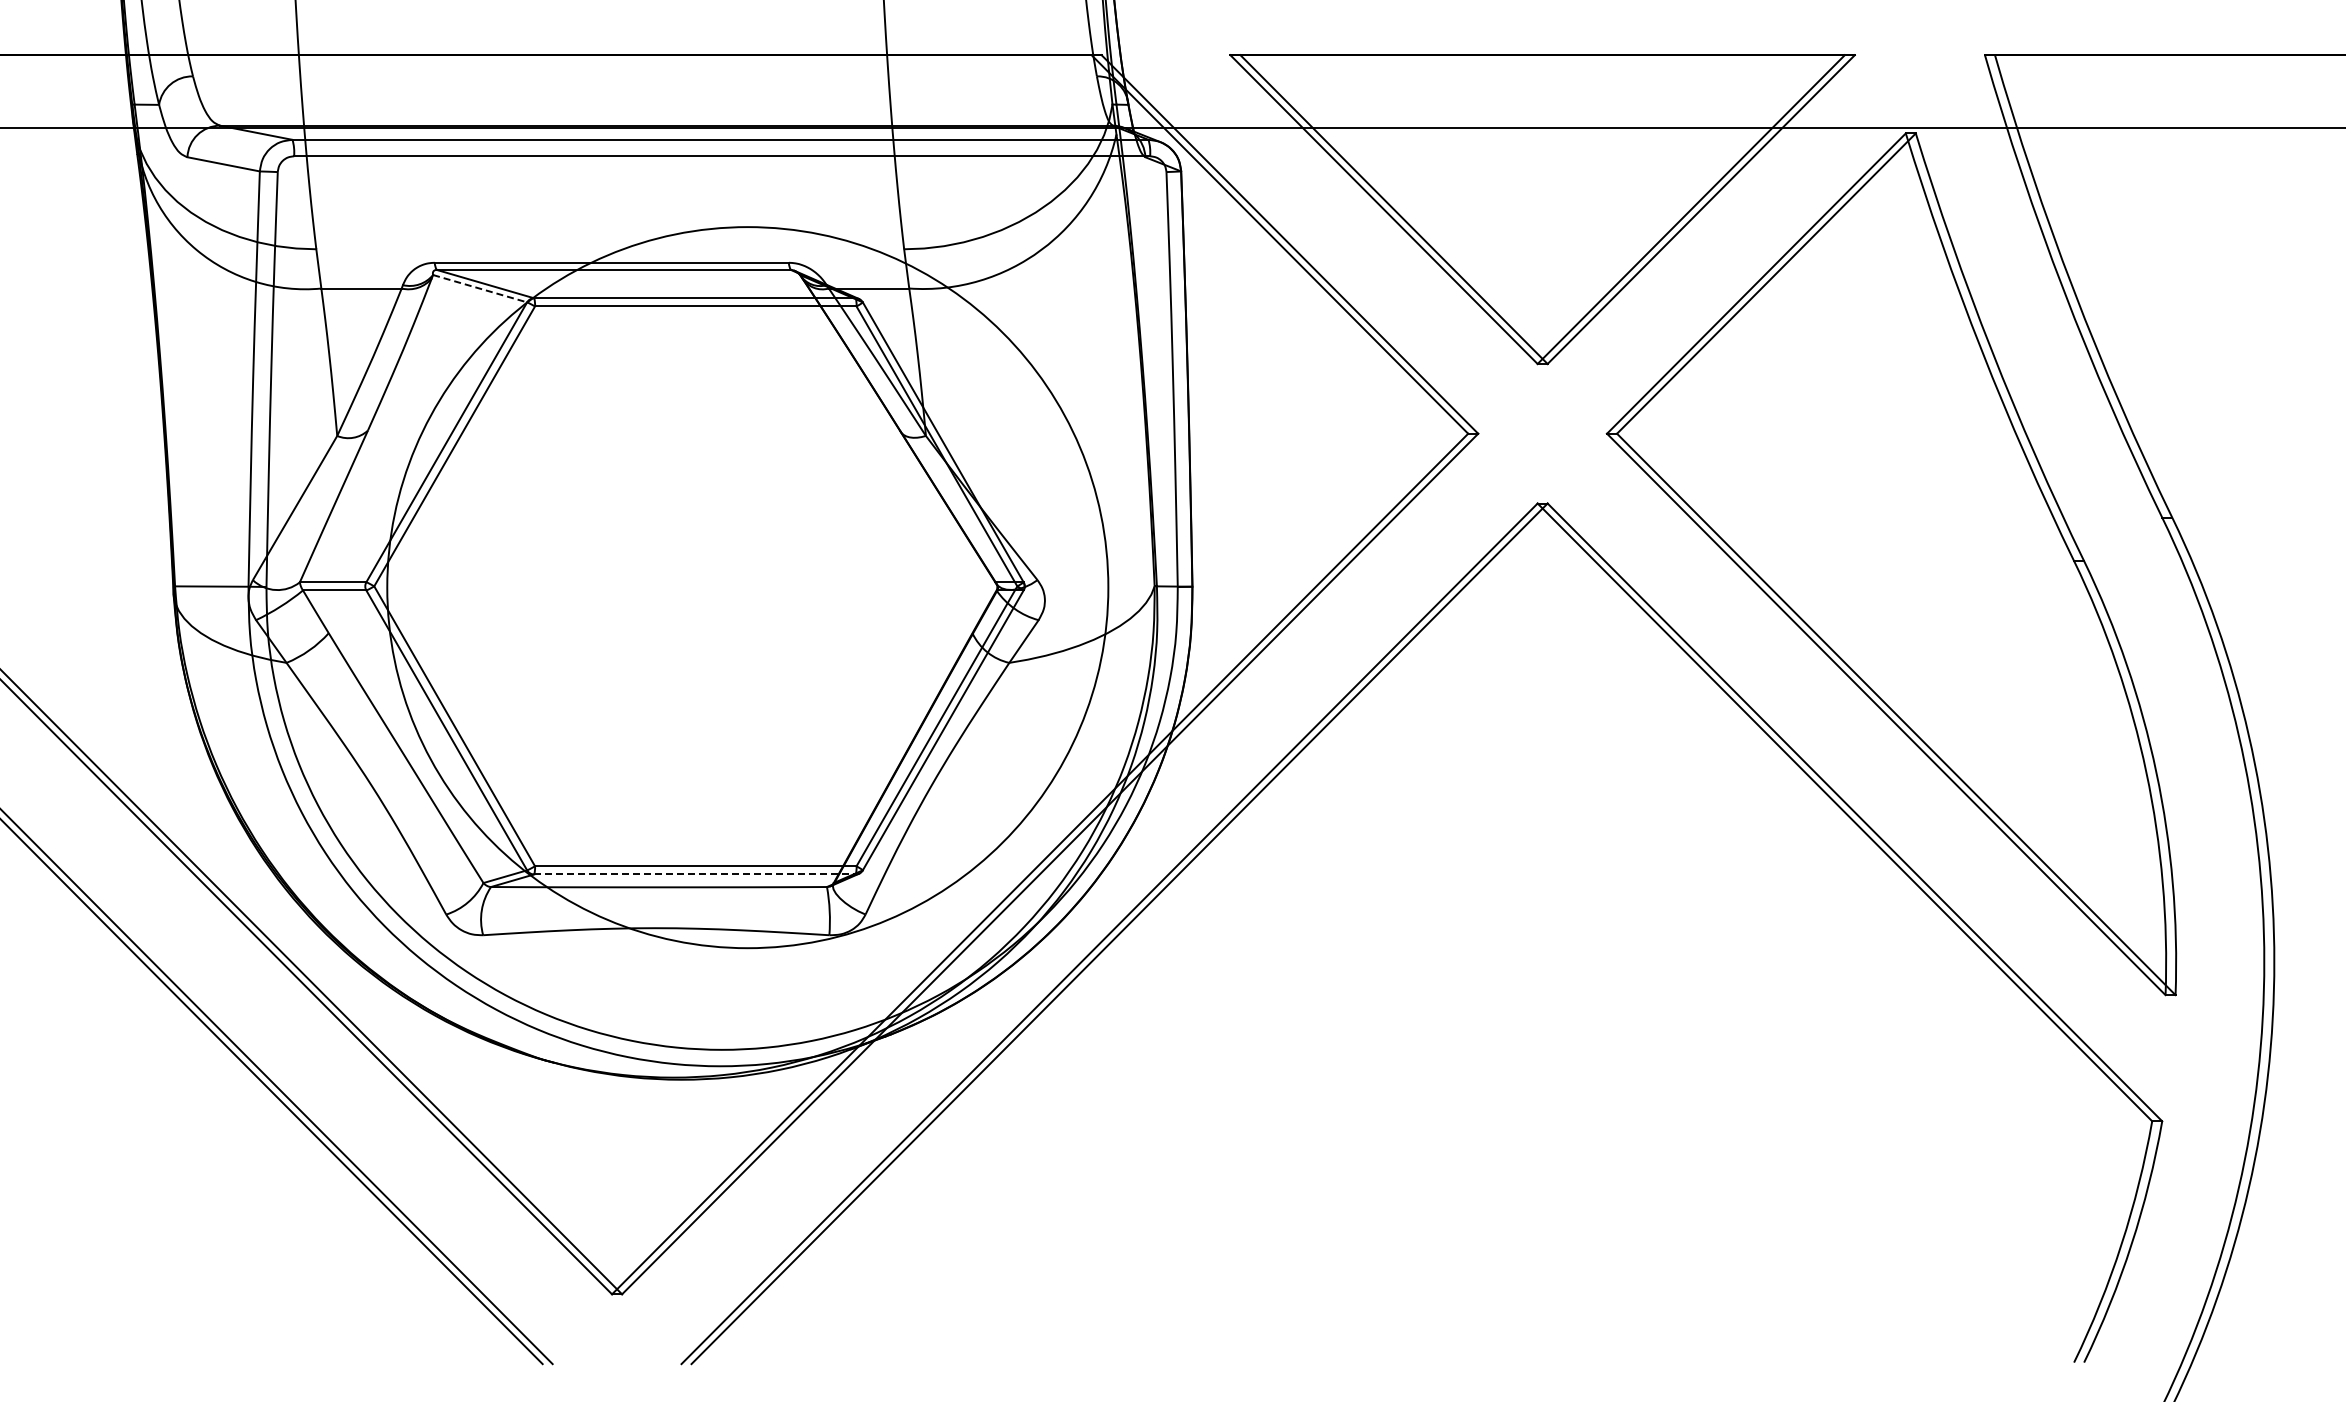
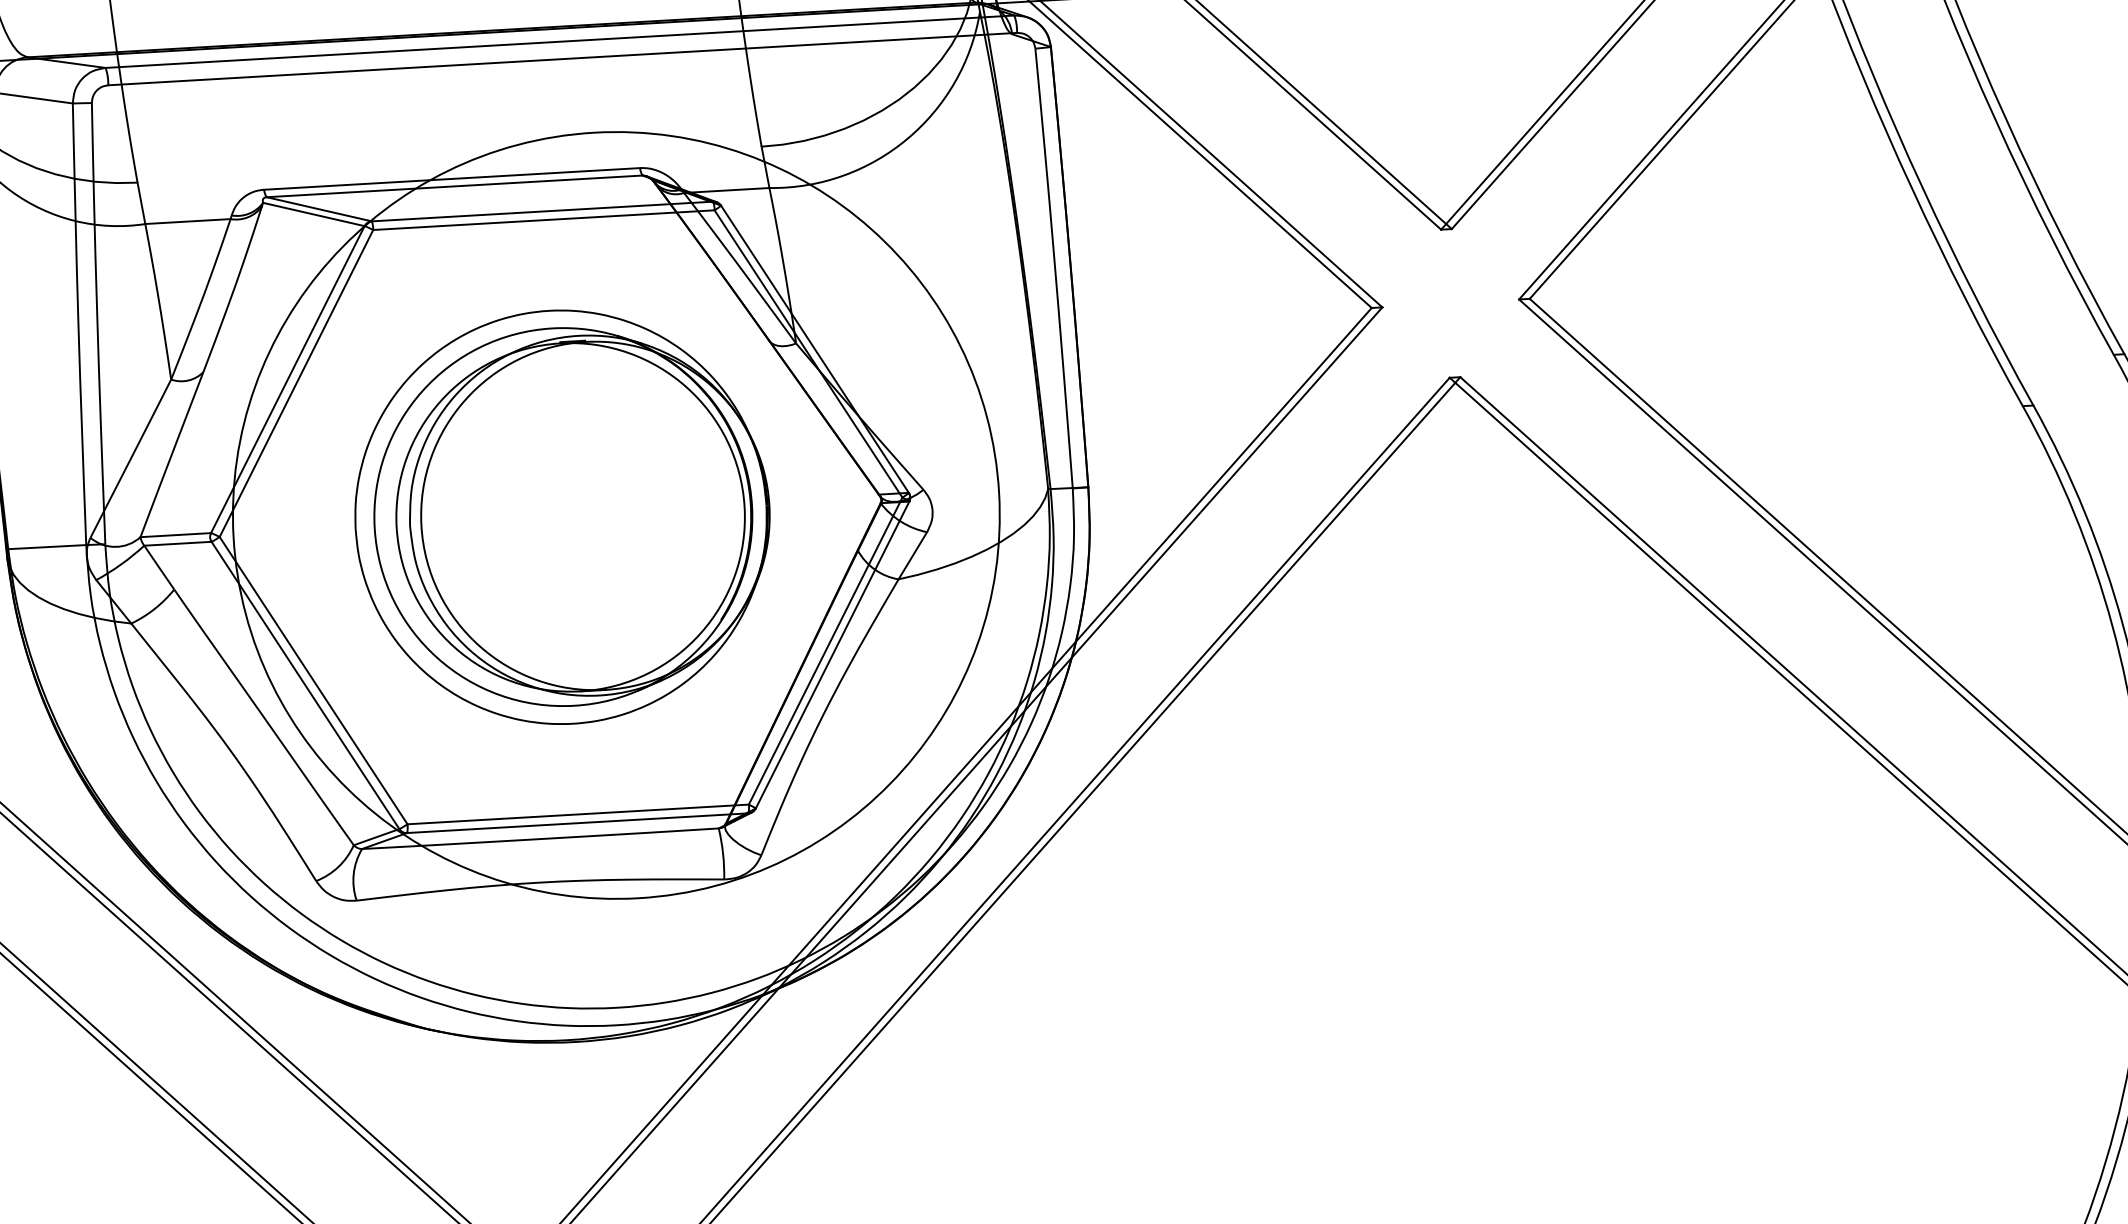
line: (480, 288) -> (314, 214), dashed -> solid
part: (696, 586) -> (561, 517), added
line: (695, 874) -> (578, 823), dashed -> solid

